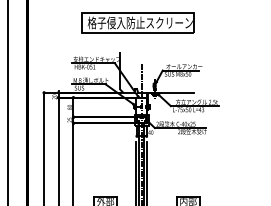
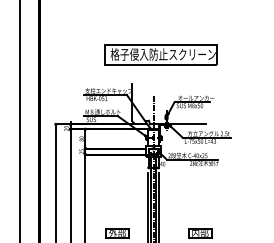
part: (137, 22) -> (160, 54), moved

